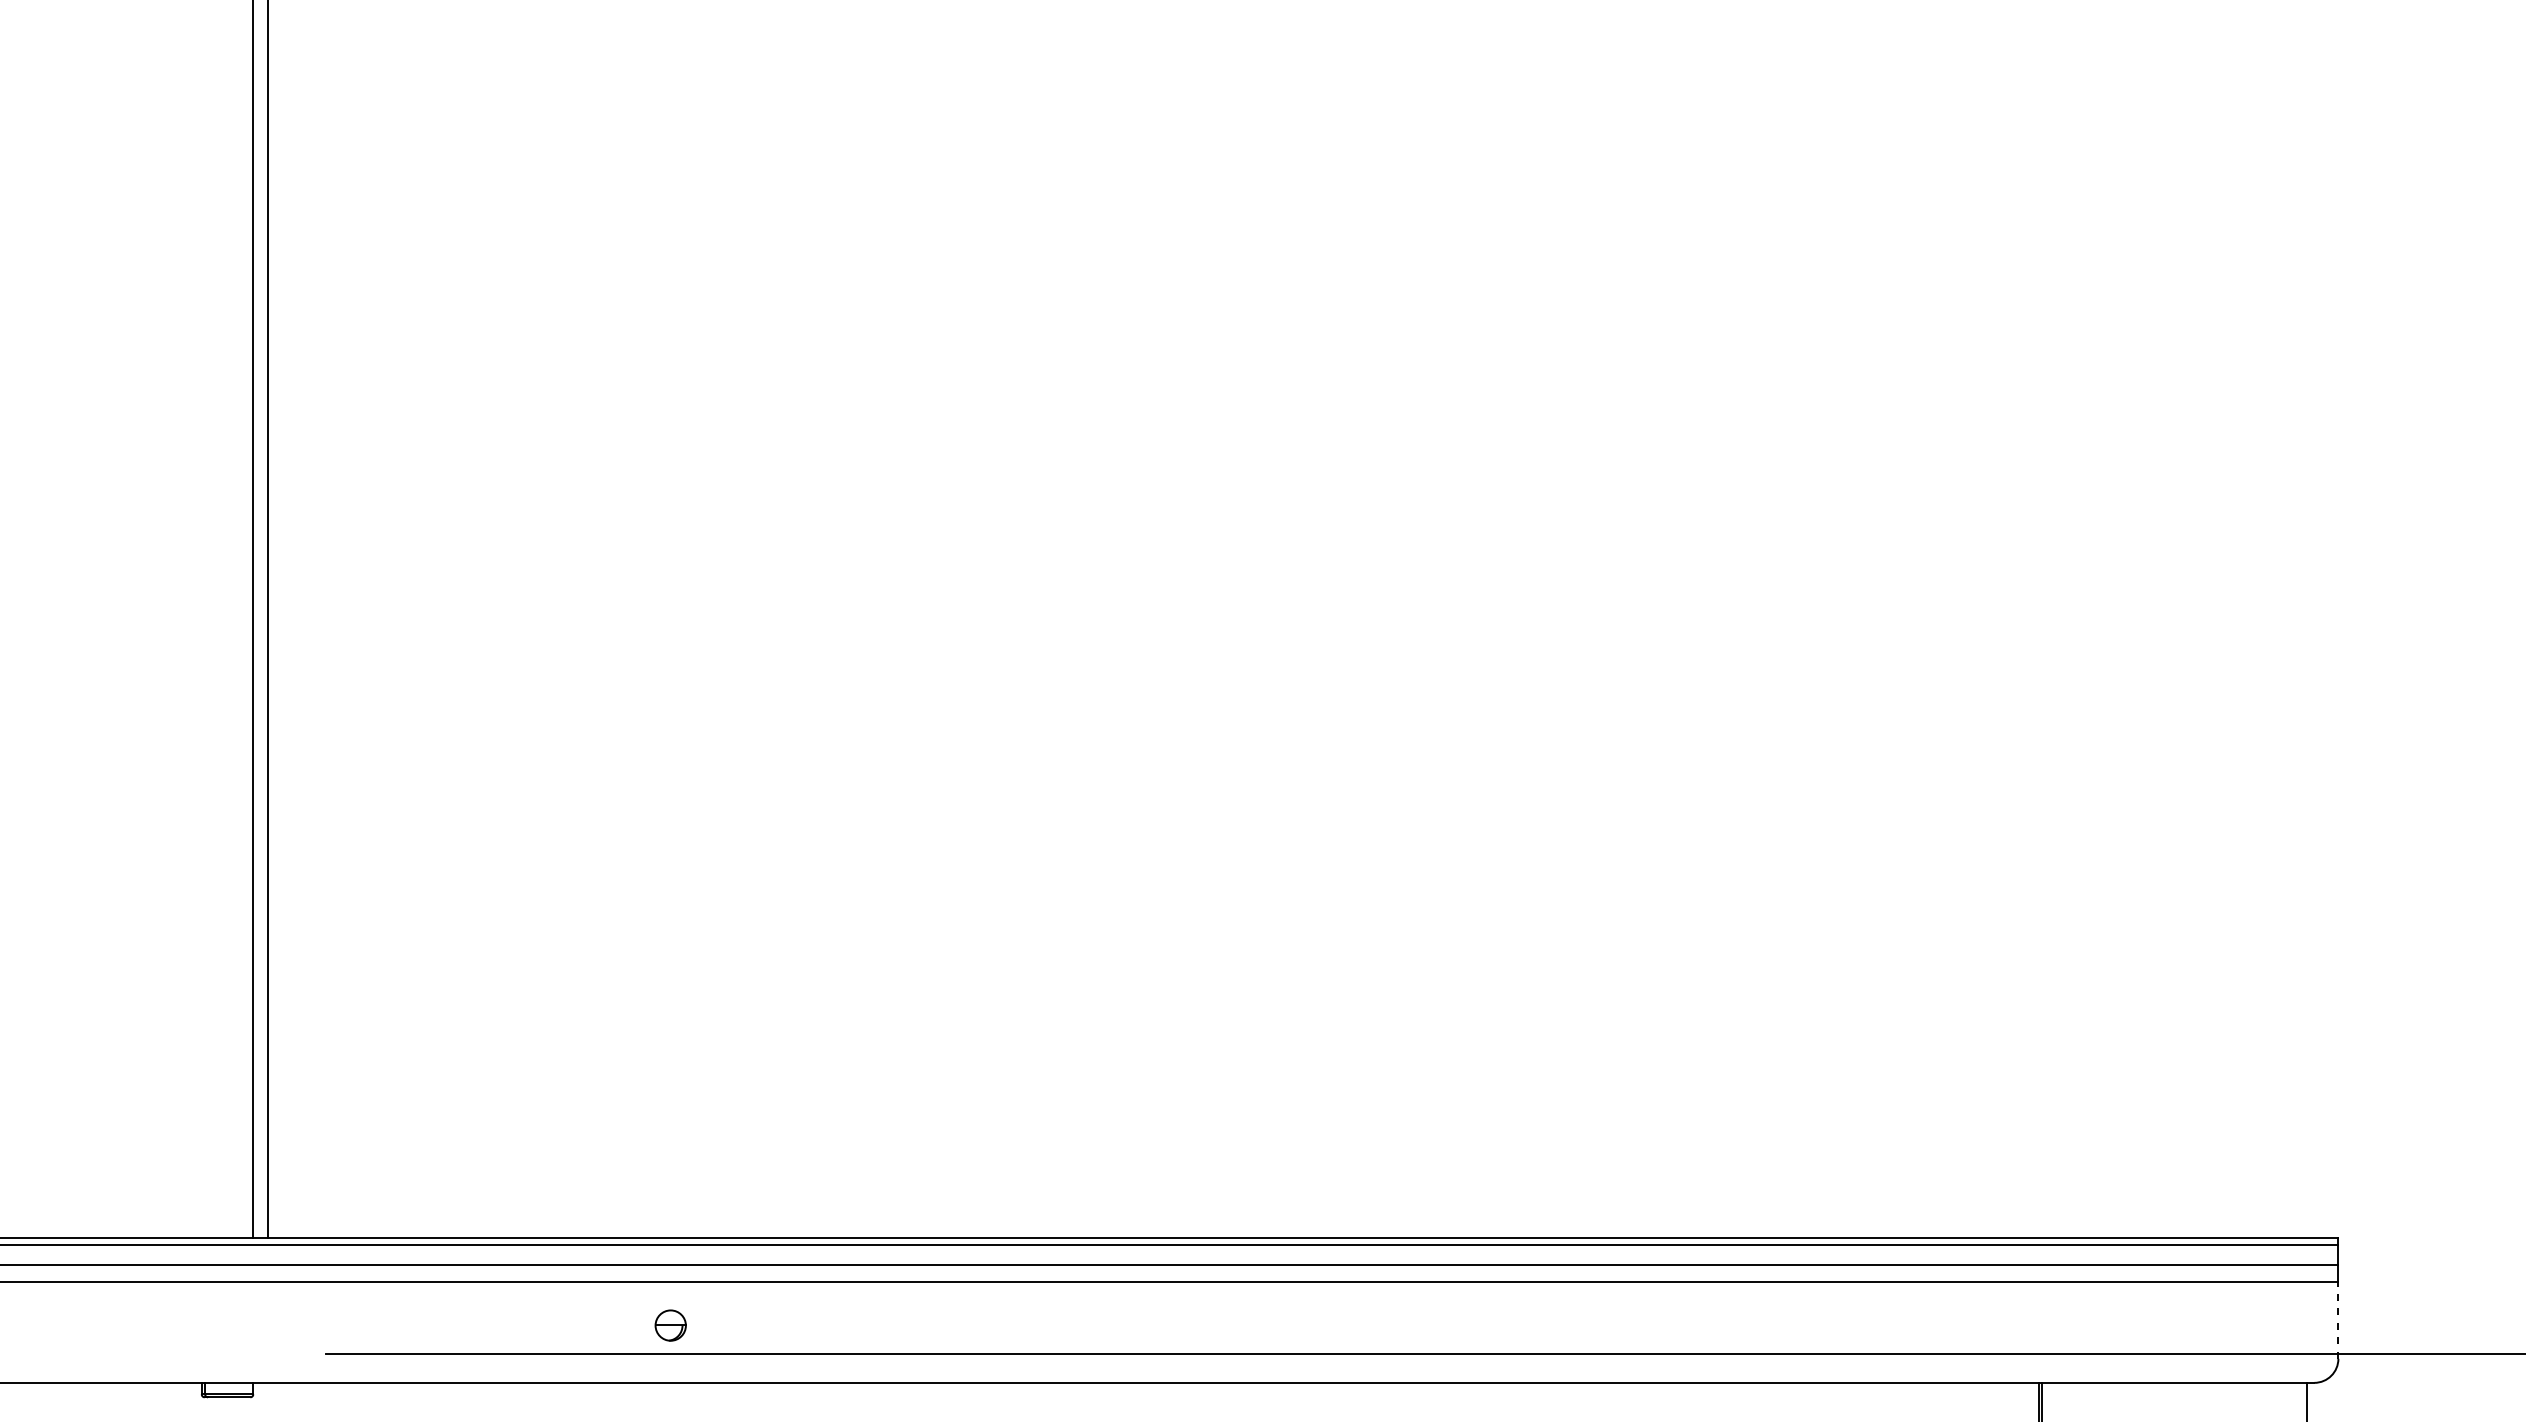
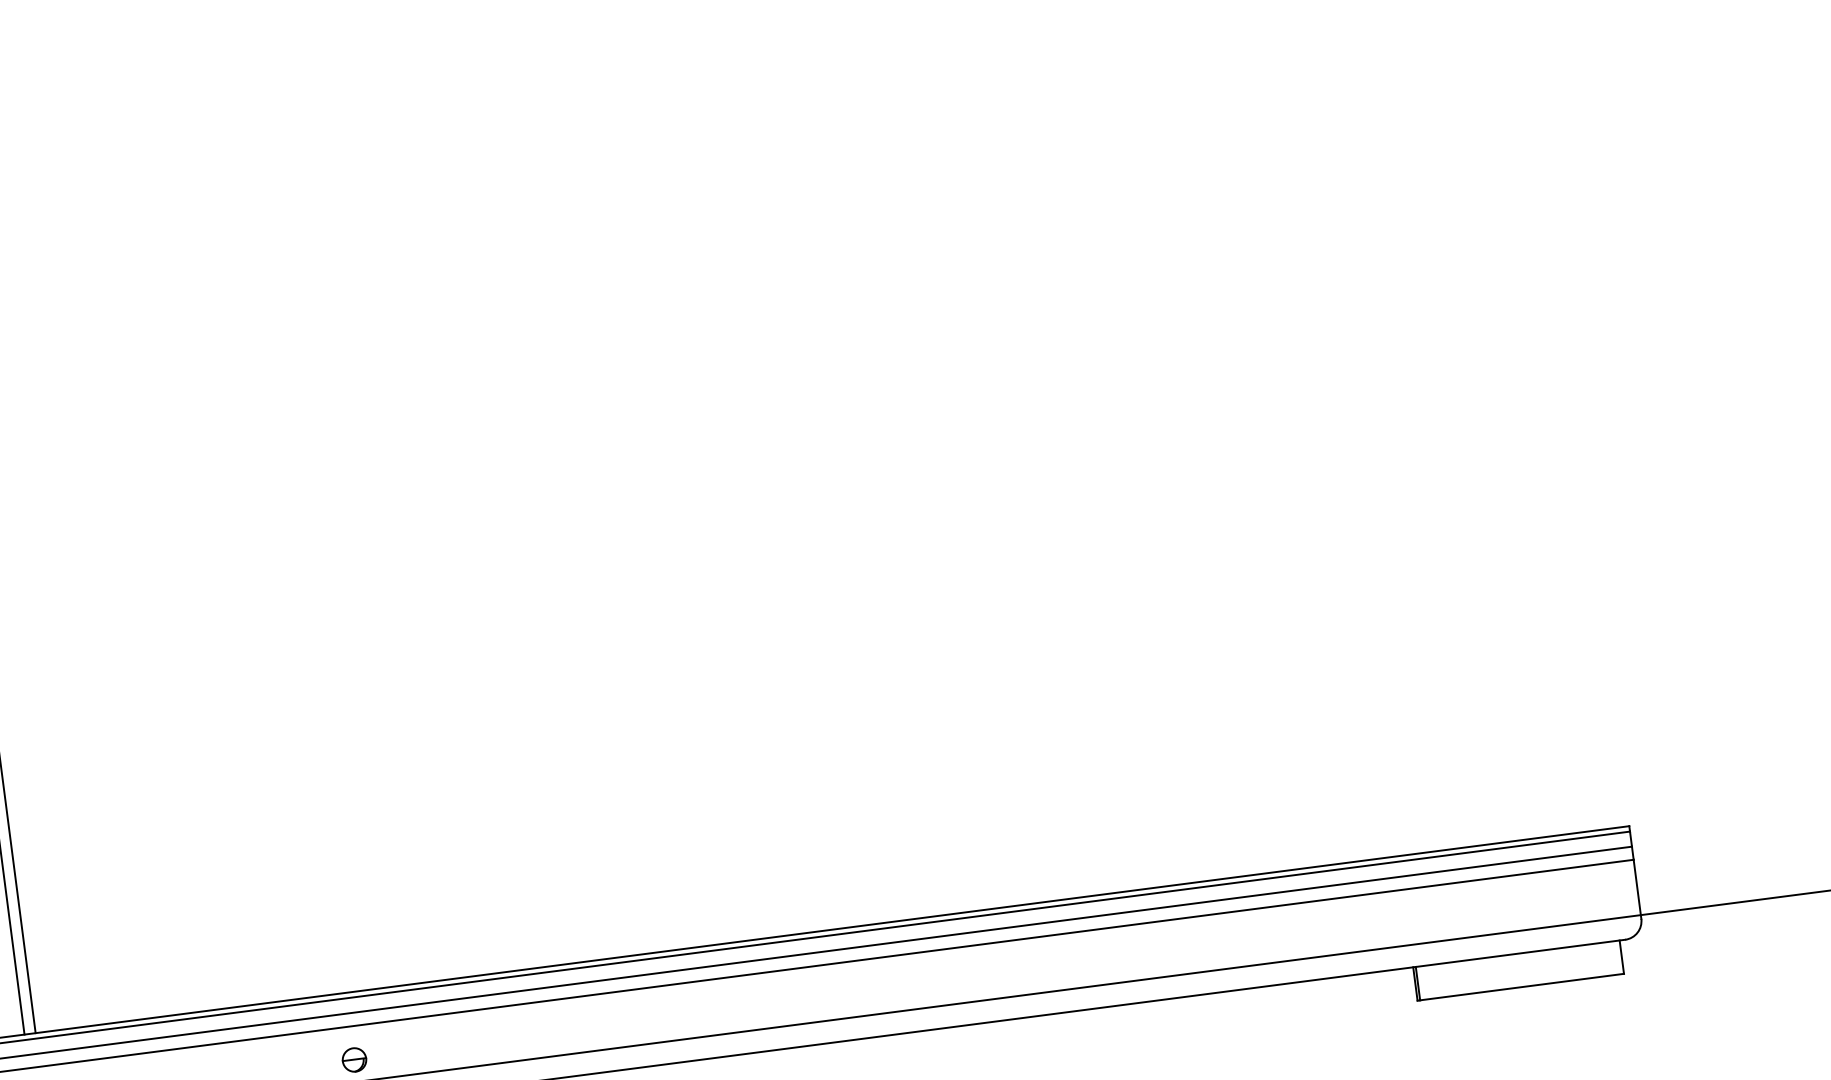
line: (2338, 1319) -> (1637, 888), dashed -> solid

